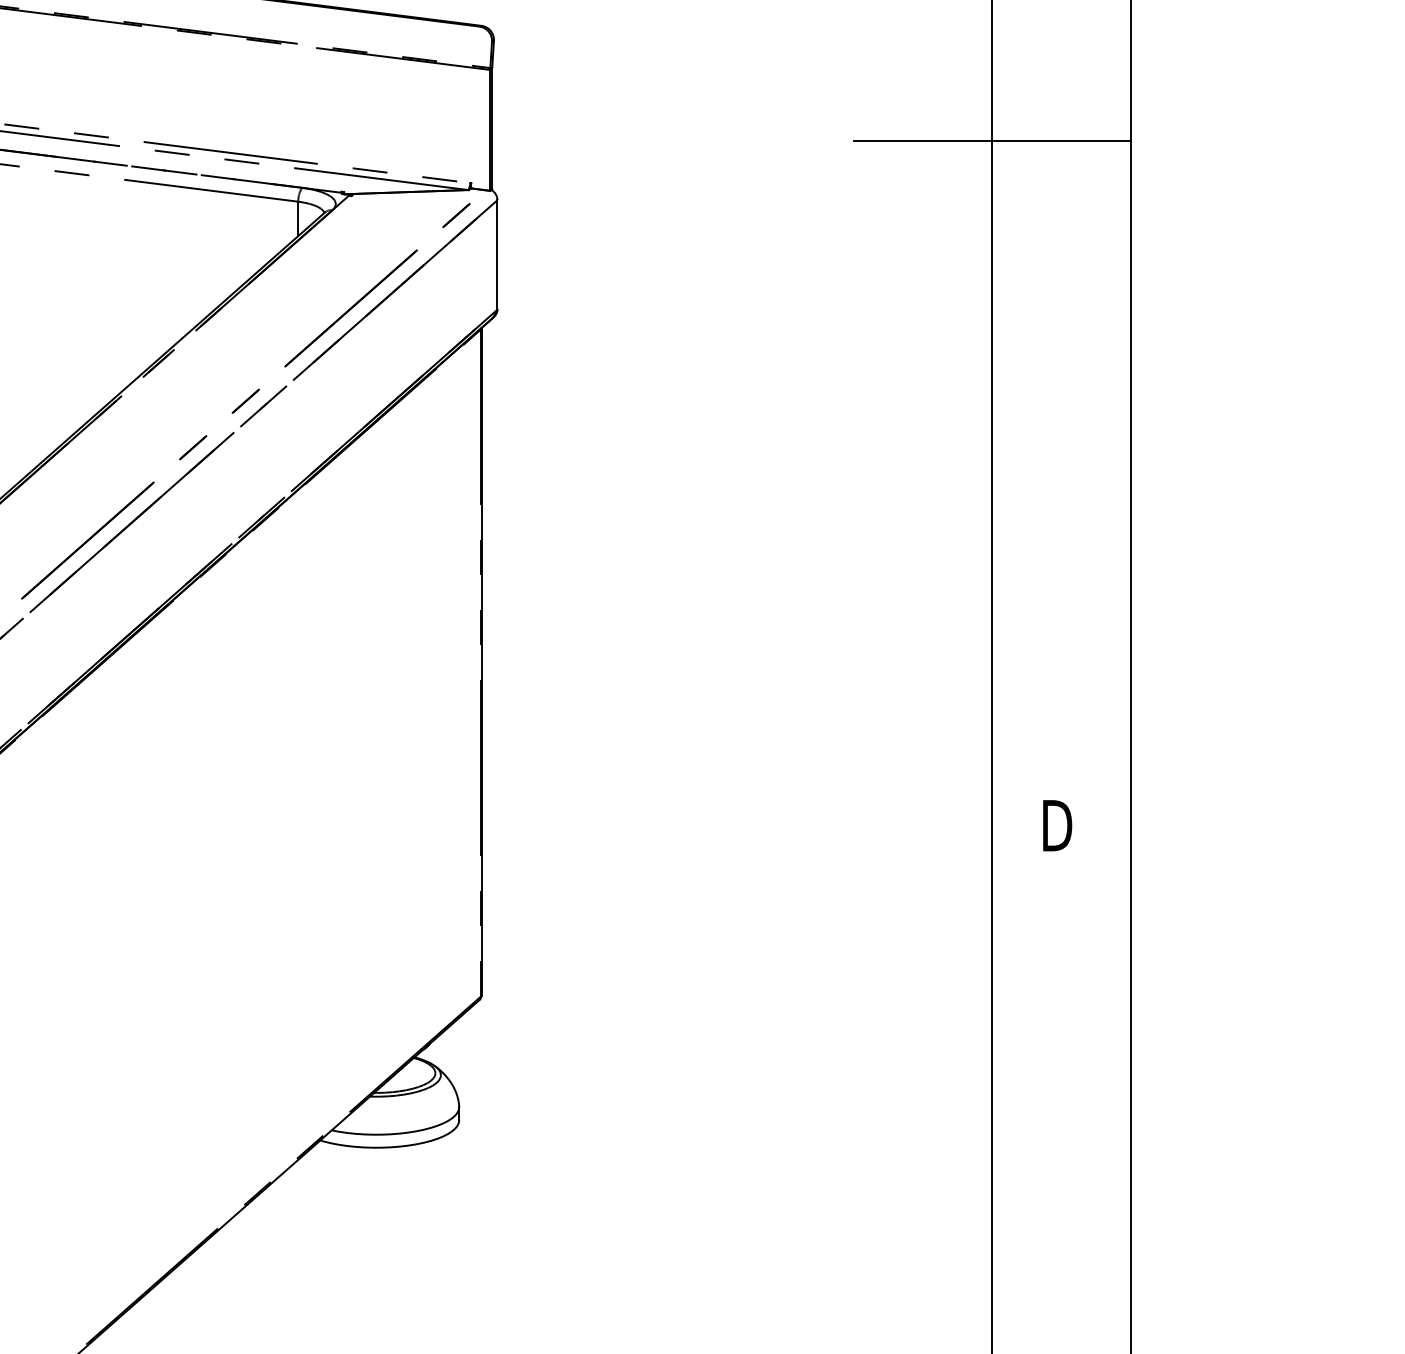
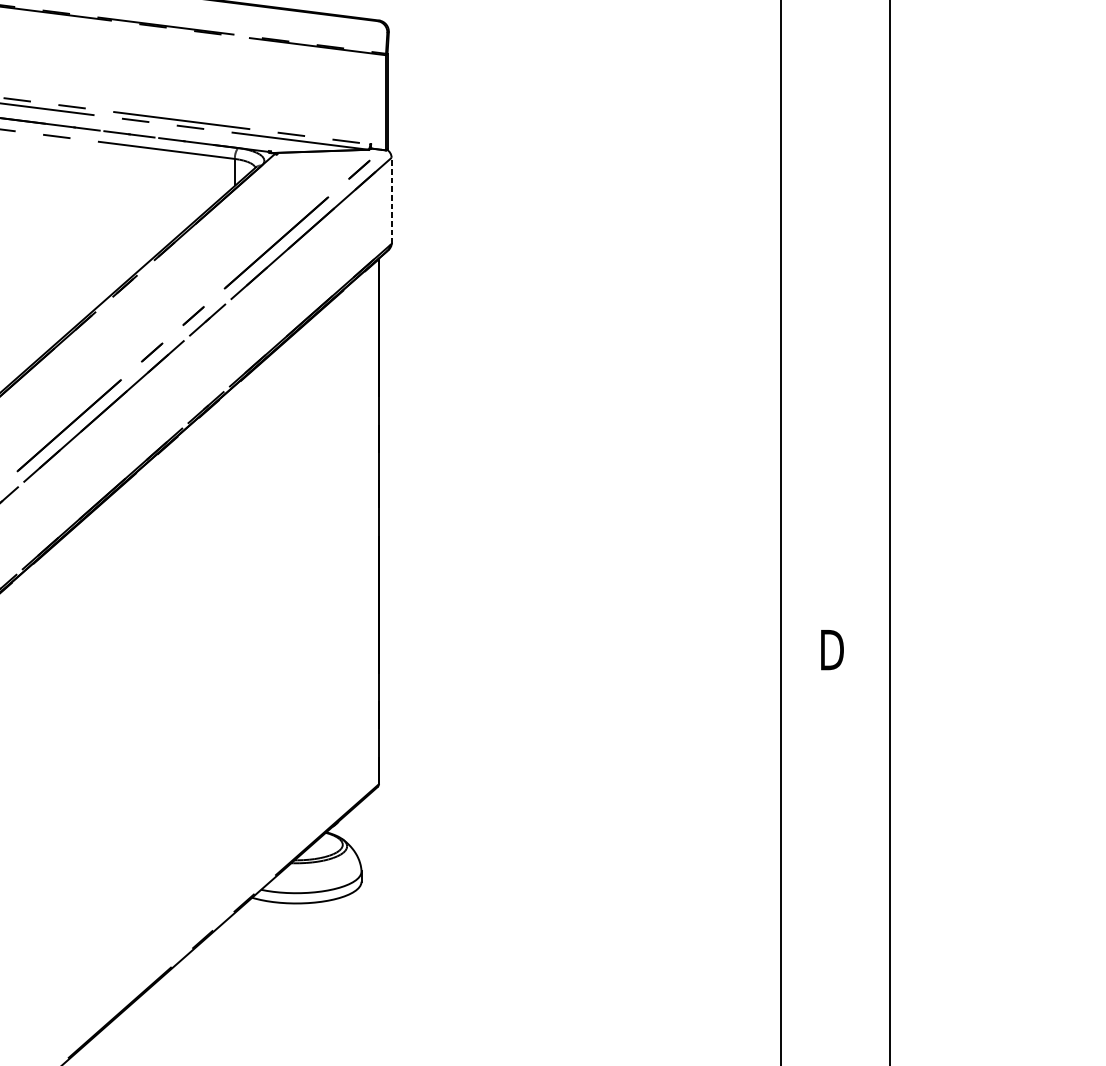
line: (992, 141) -> (781, 111), removed
line: (497, 254) -> (391, 200), solid -> dashed

